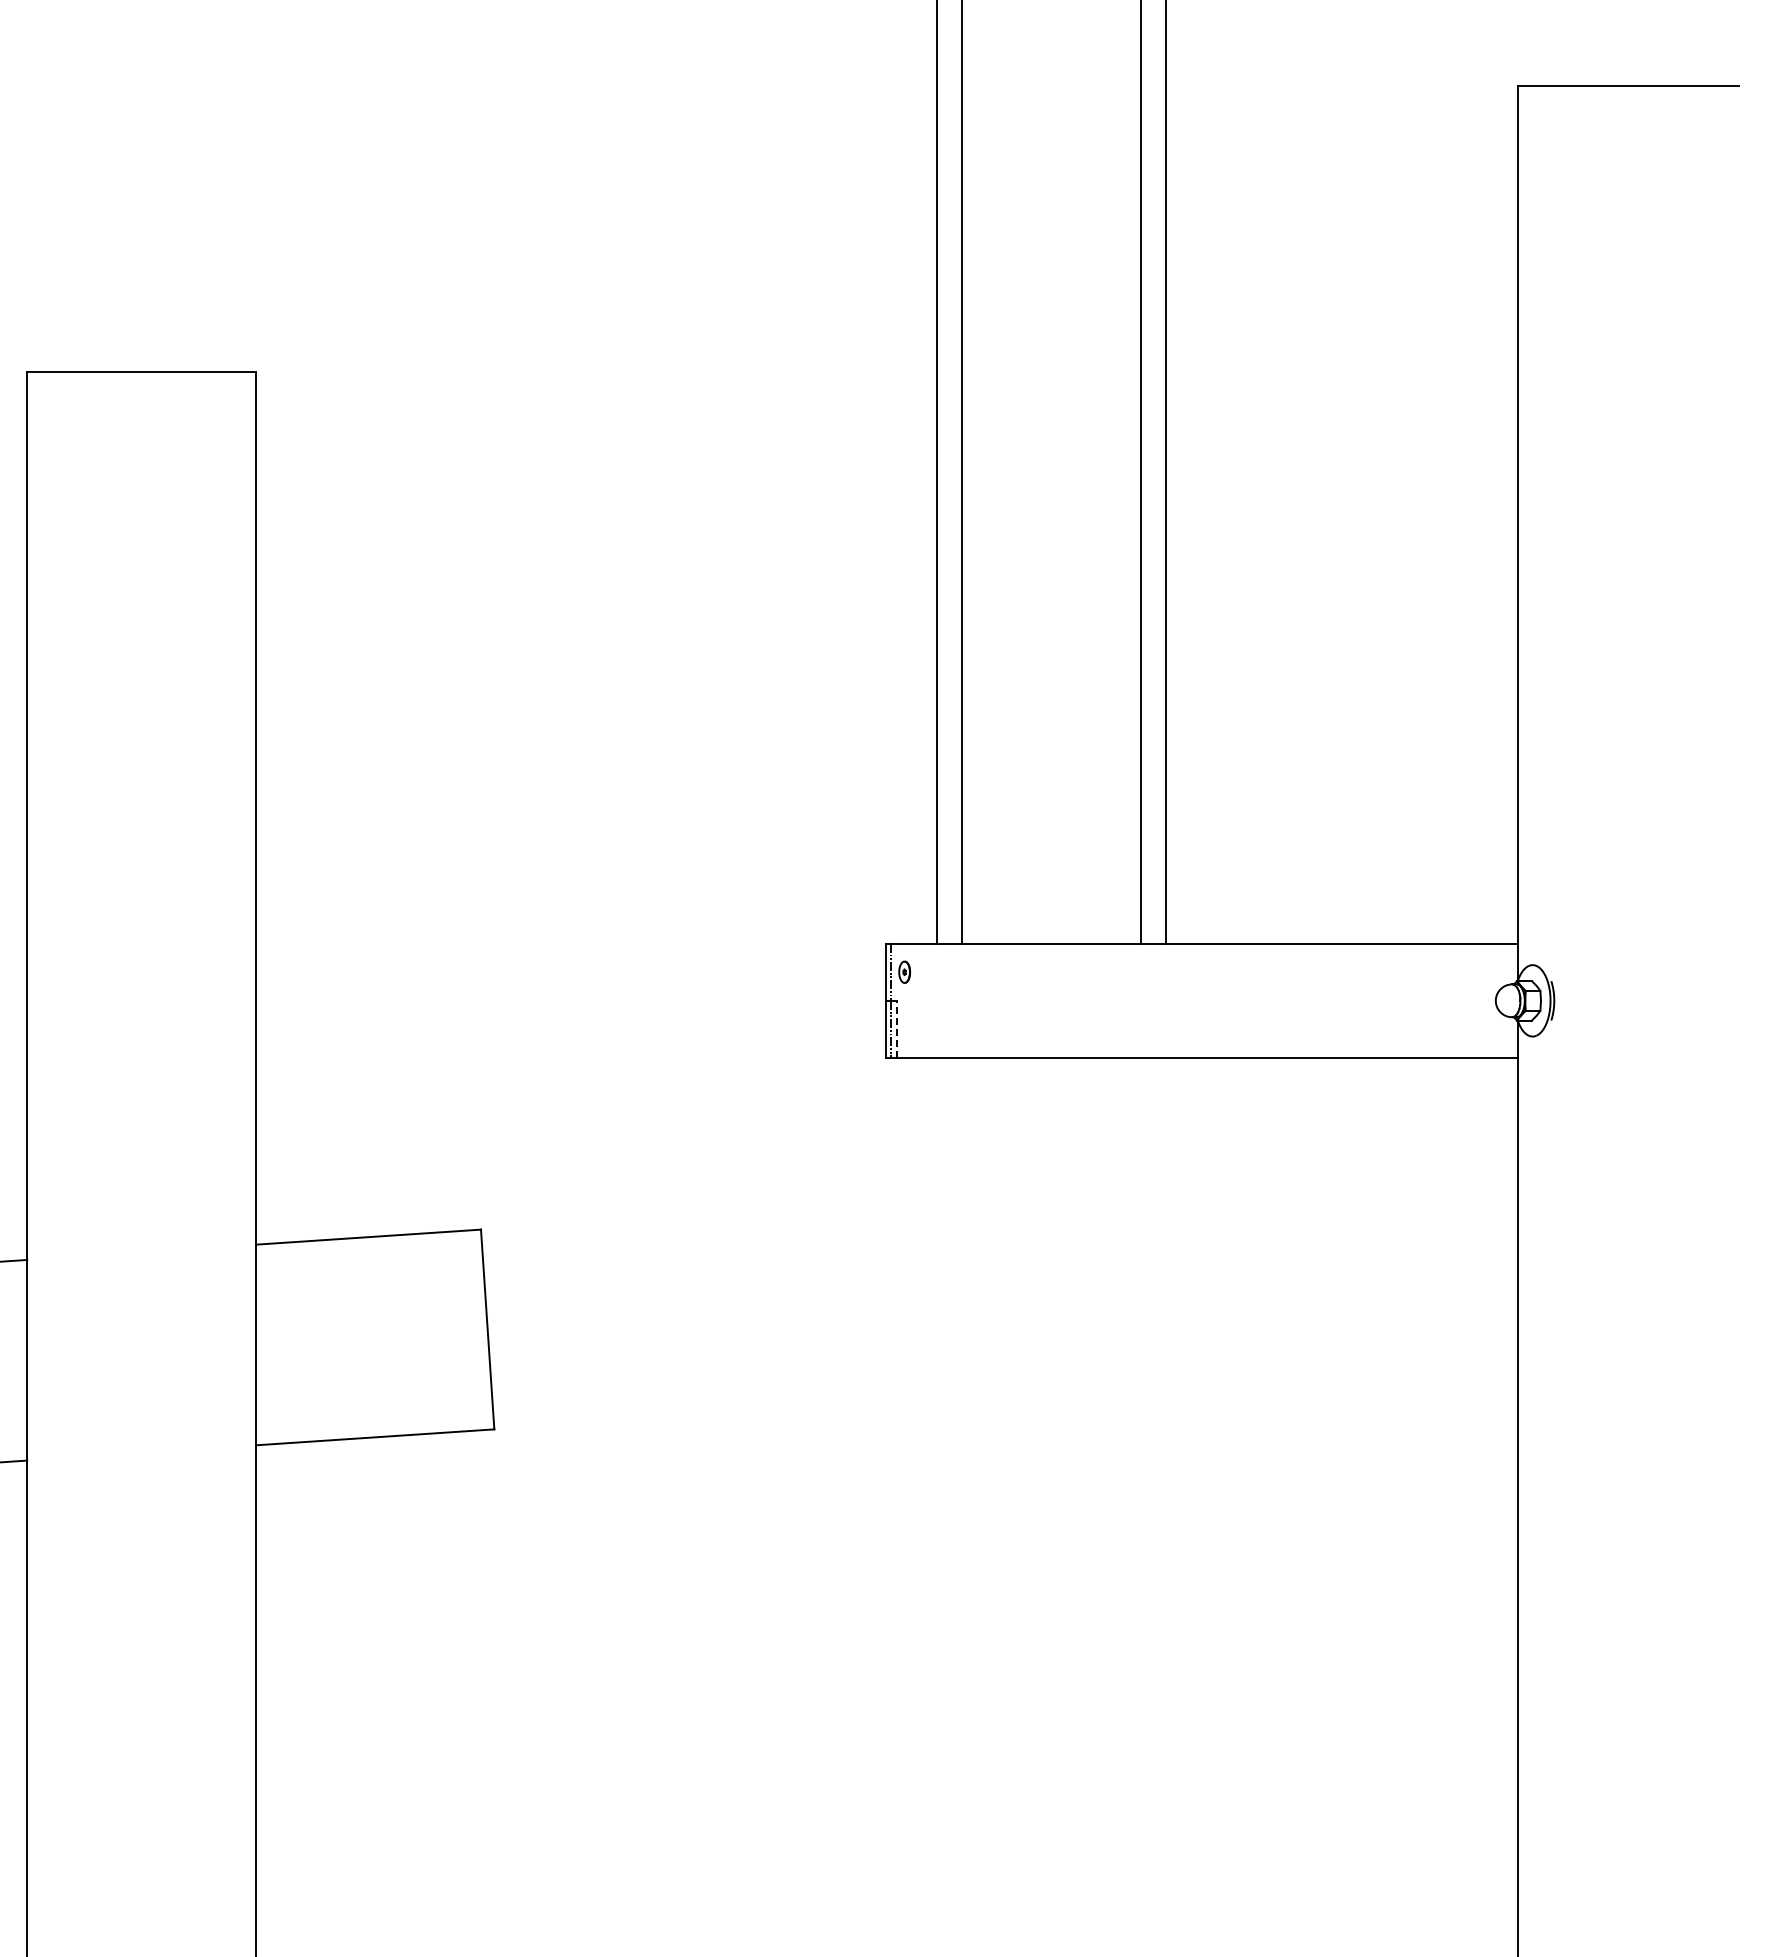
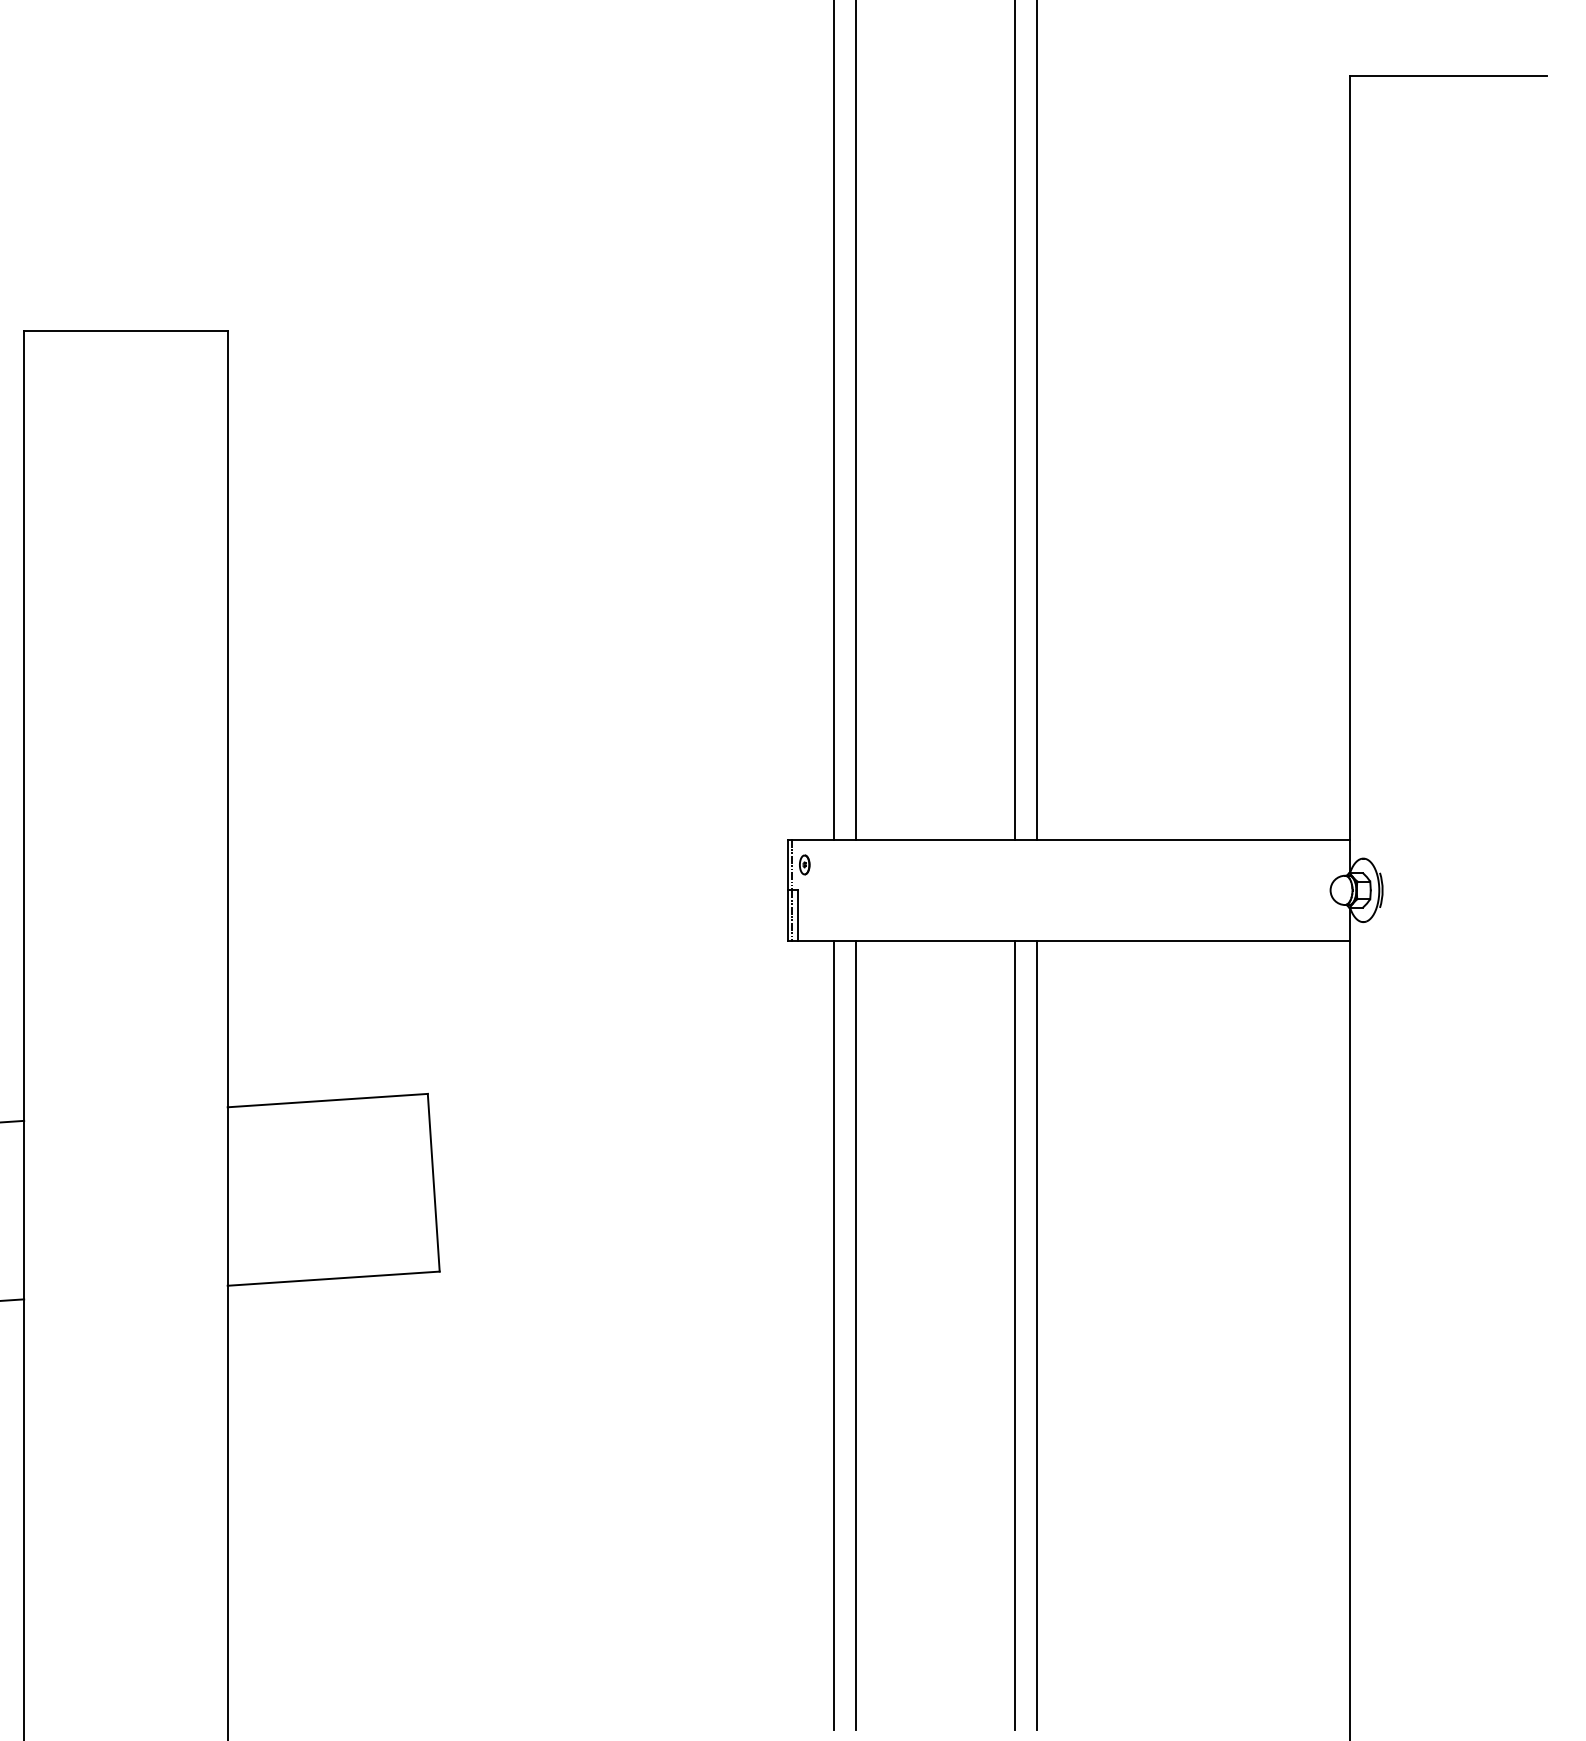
line: (896, 1029) -> (797, 915), dashed -> solid
line: (937, 1501) -> (833, 1335), added
line: (962, 1501) -> (856, 1335), added
line: (1141, 1501) -> (1015, 1335), added
line: (1166, 1501) -> (1037, 1335), added

